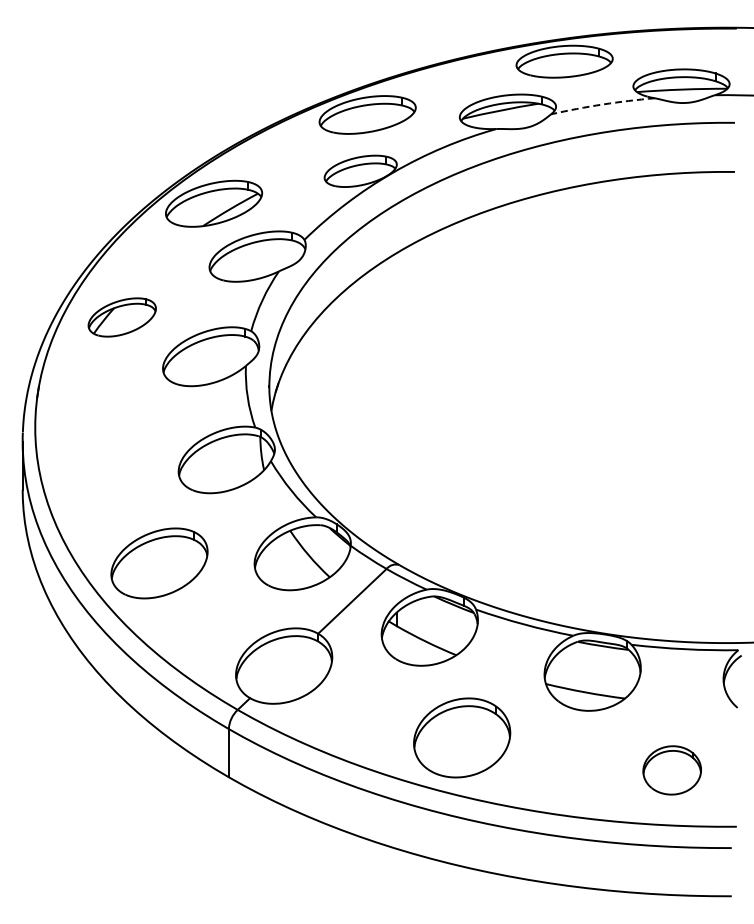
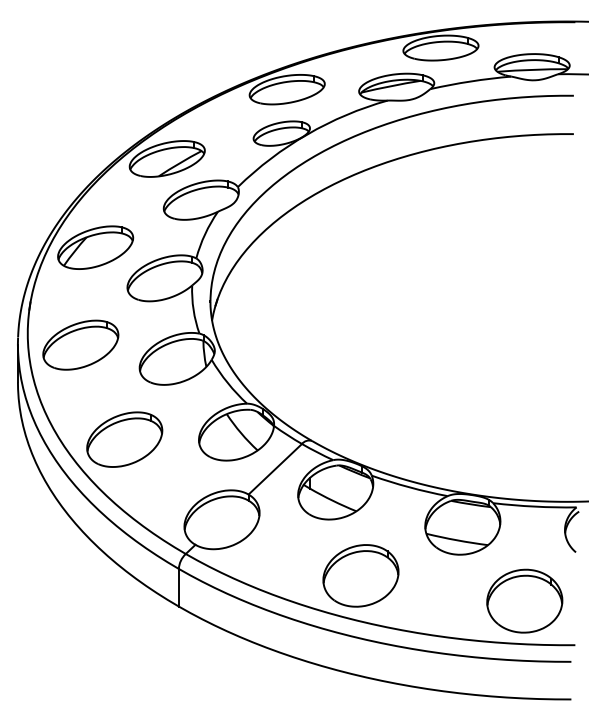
arc: (602, 104) -> (470, 81), dashed -> solid
part: (122, 317) -> (95, 247), size x1.43
part: (103, 442) -> (81, 345), added
part: (672, 770) -> (525, 601), size x1.67

